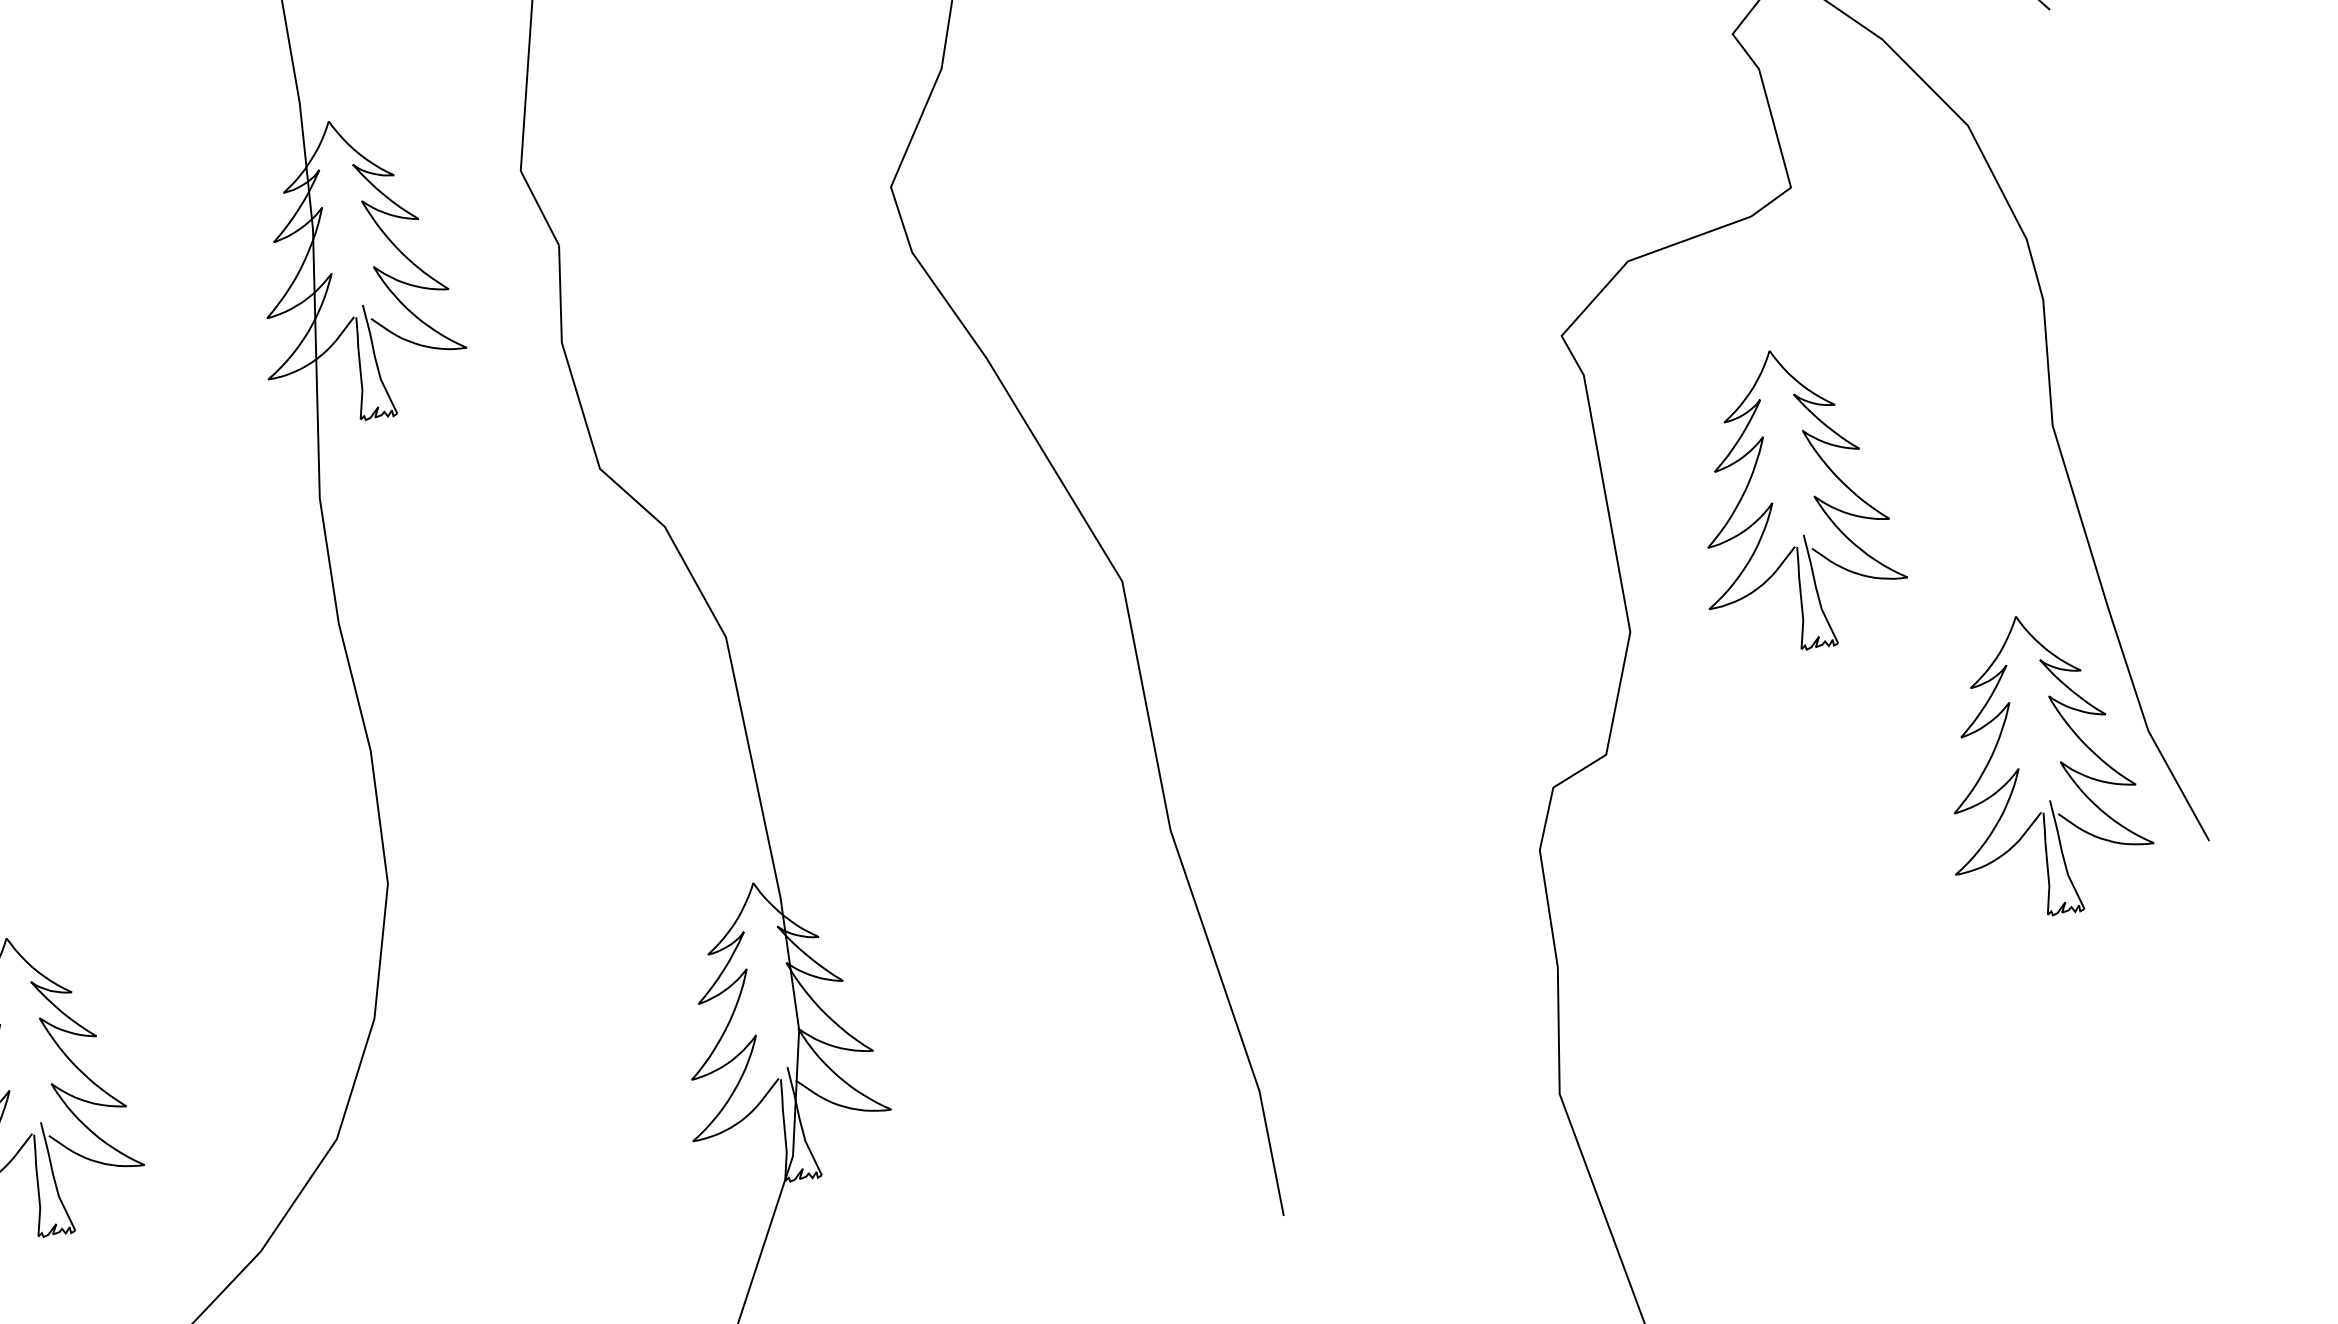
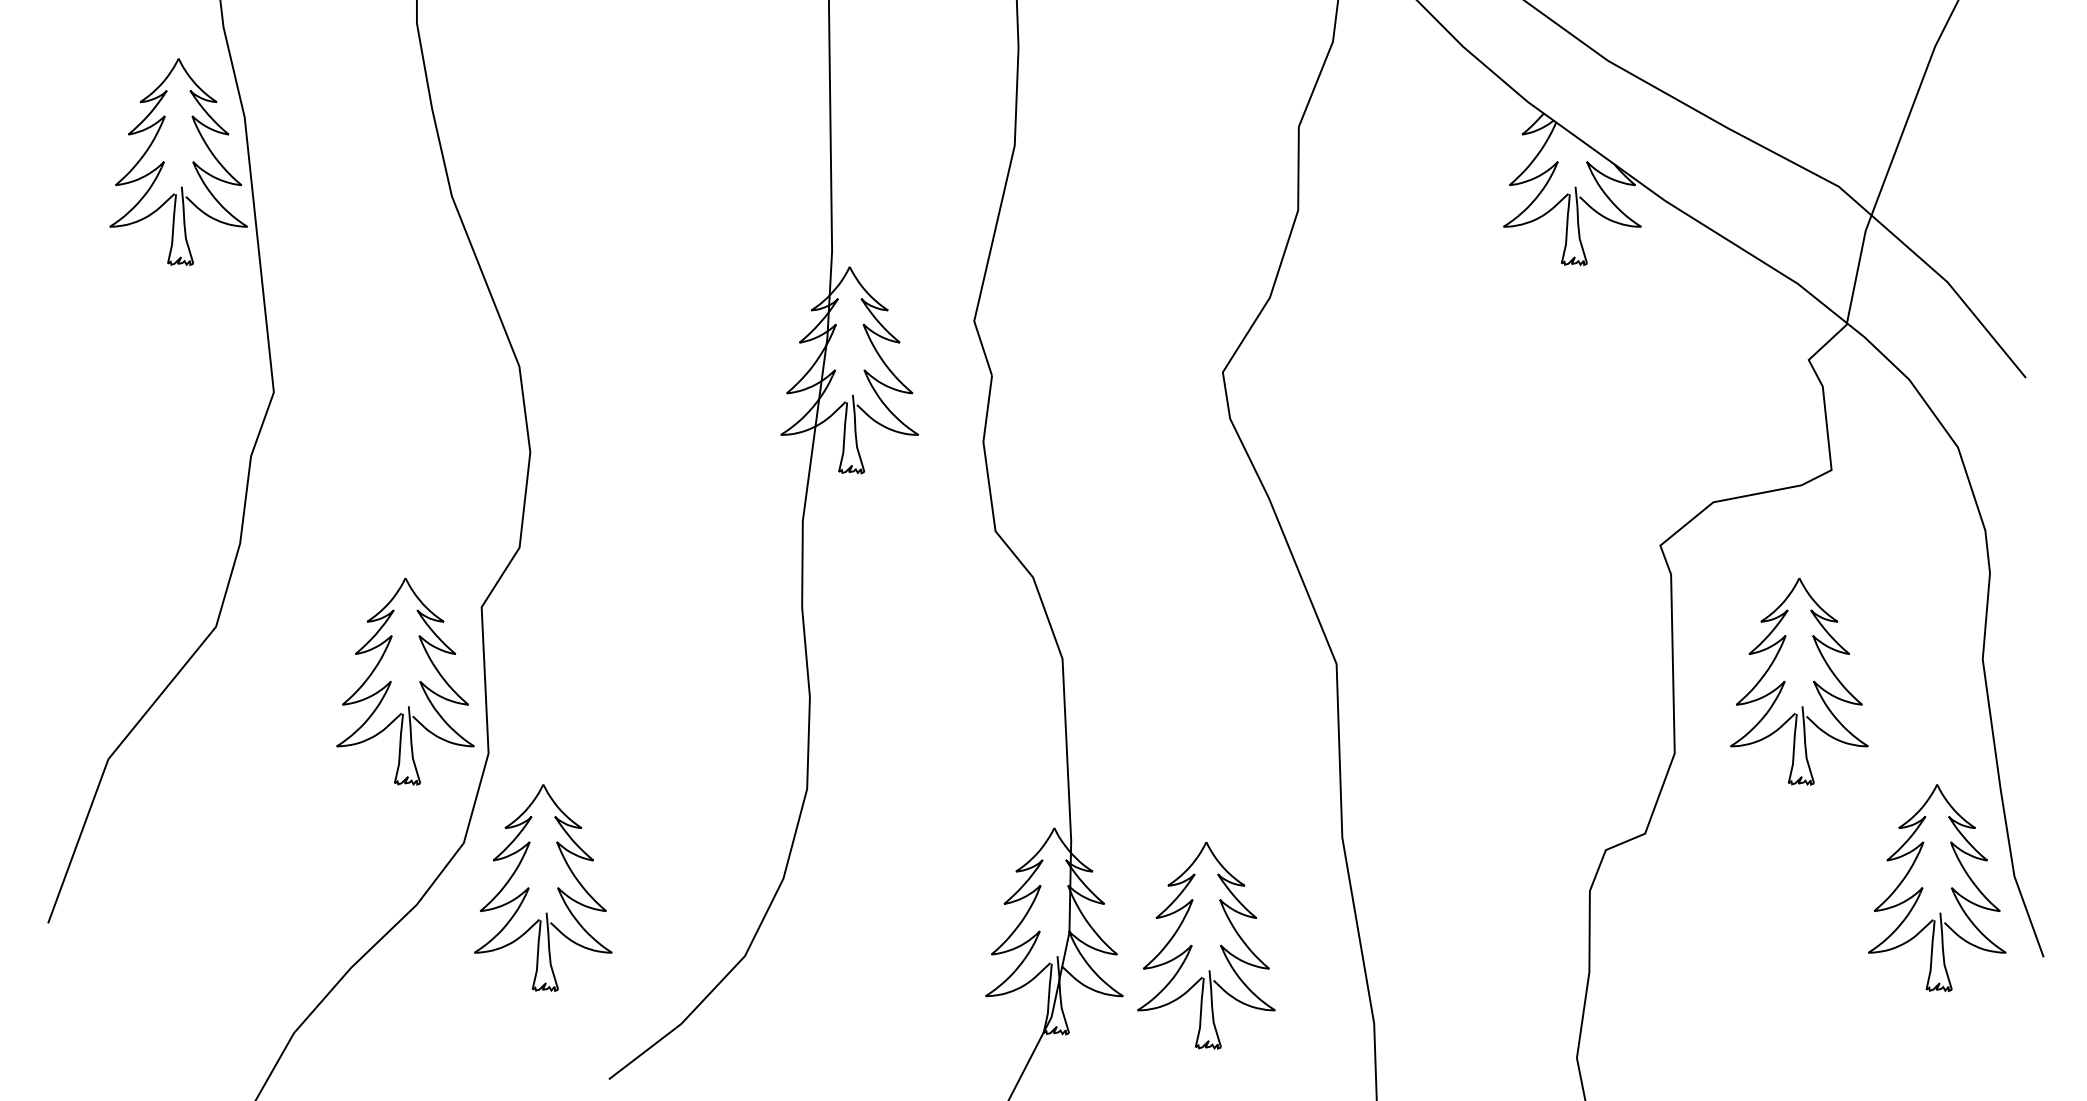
part: (979, 1020) -> (1192, 945), added

